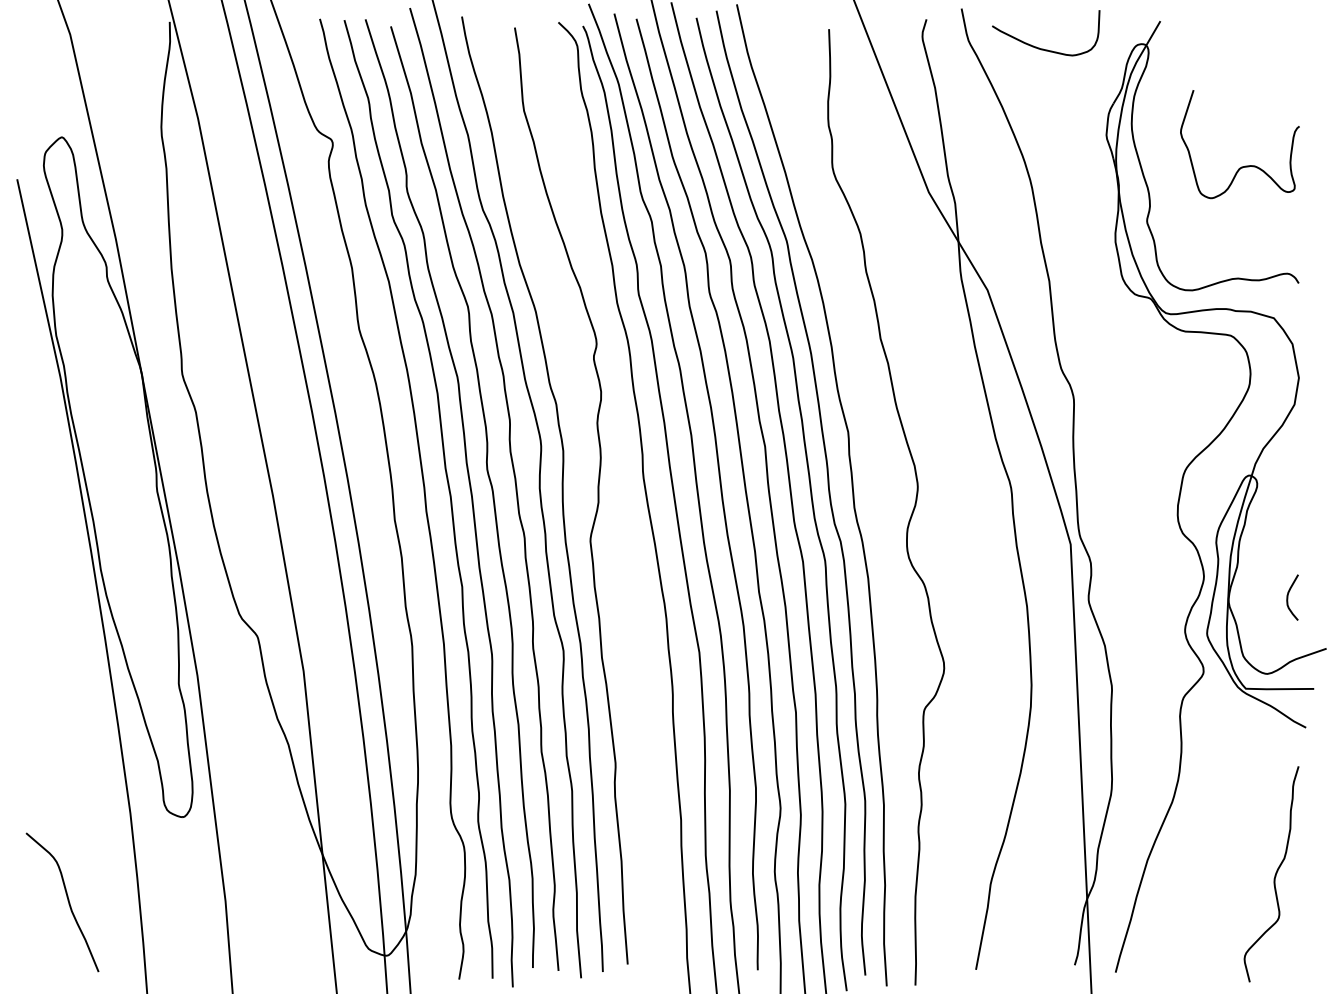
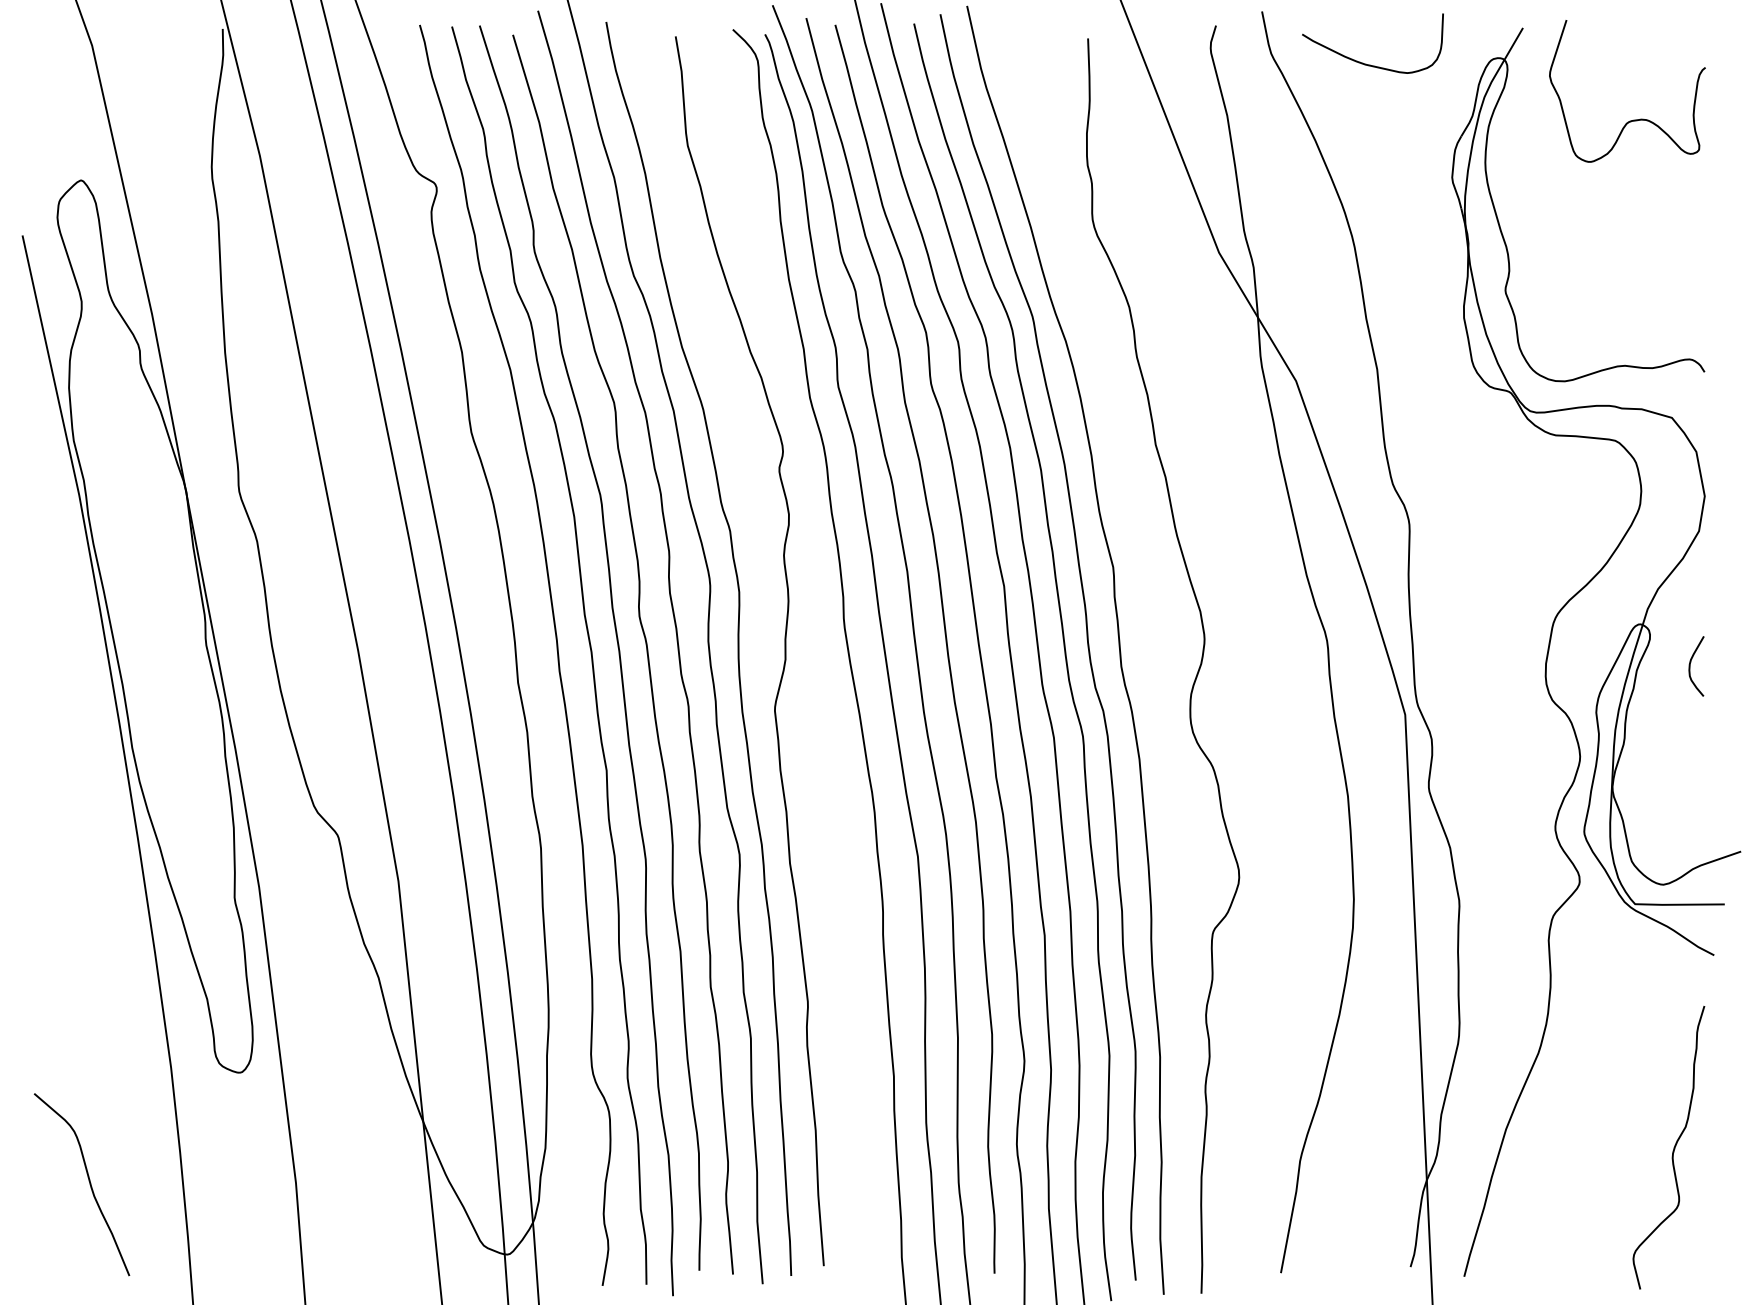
curve: (1245, 165) -> (1634, 118), moved
curve: (1288, 597) -> (1691, 666), moved

